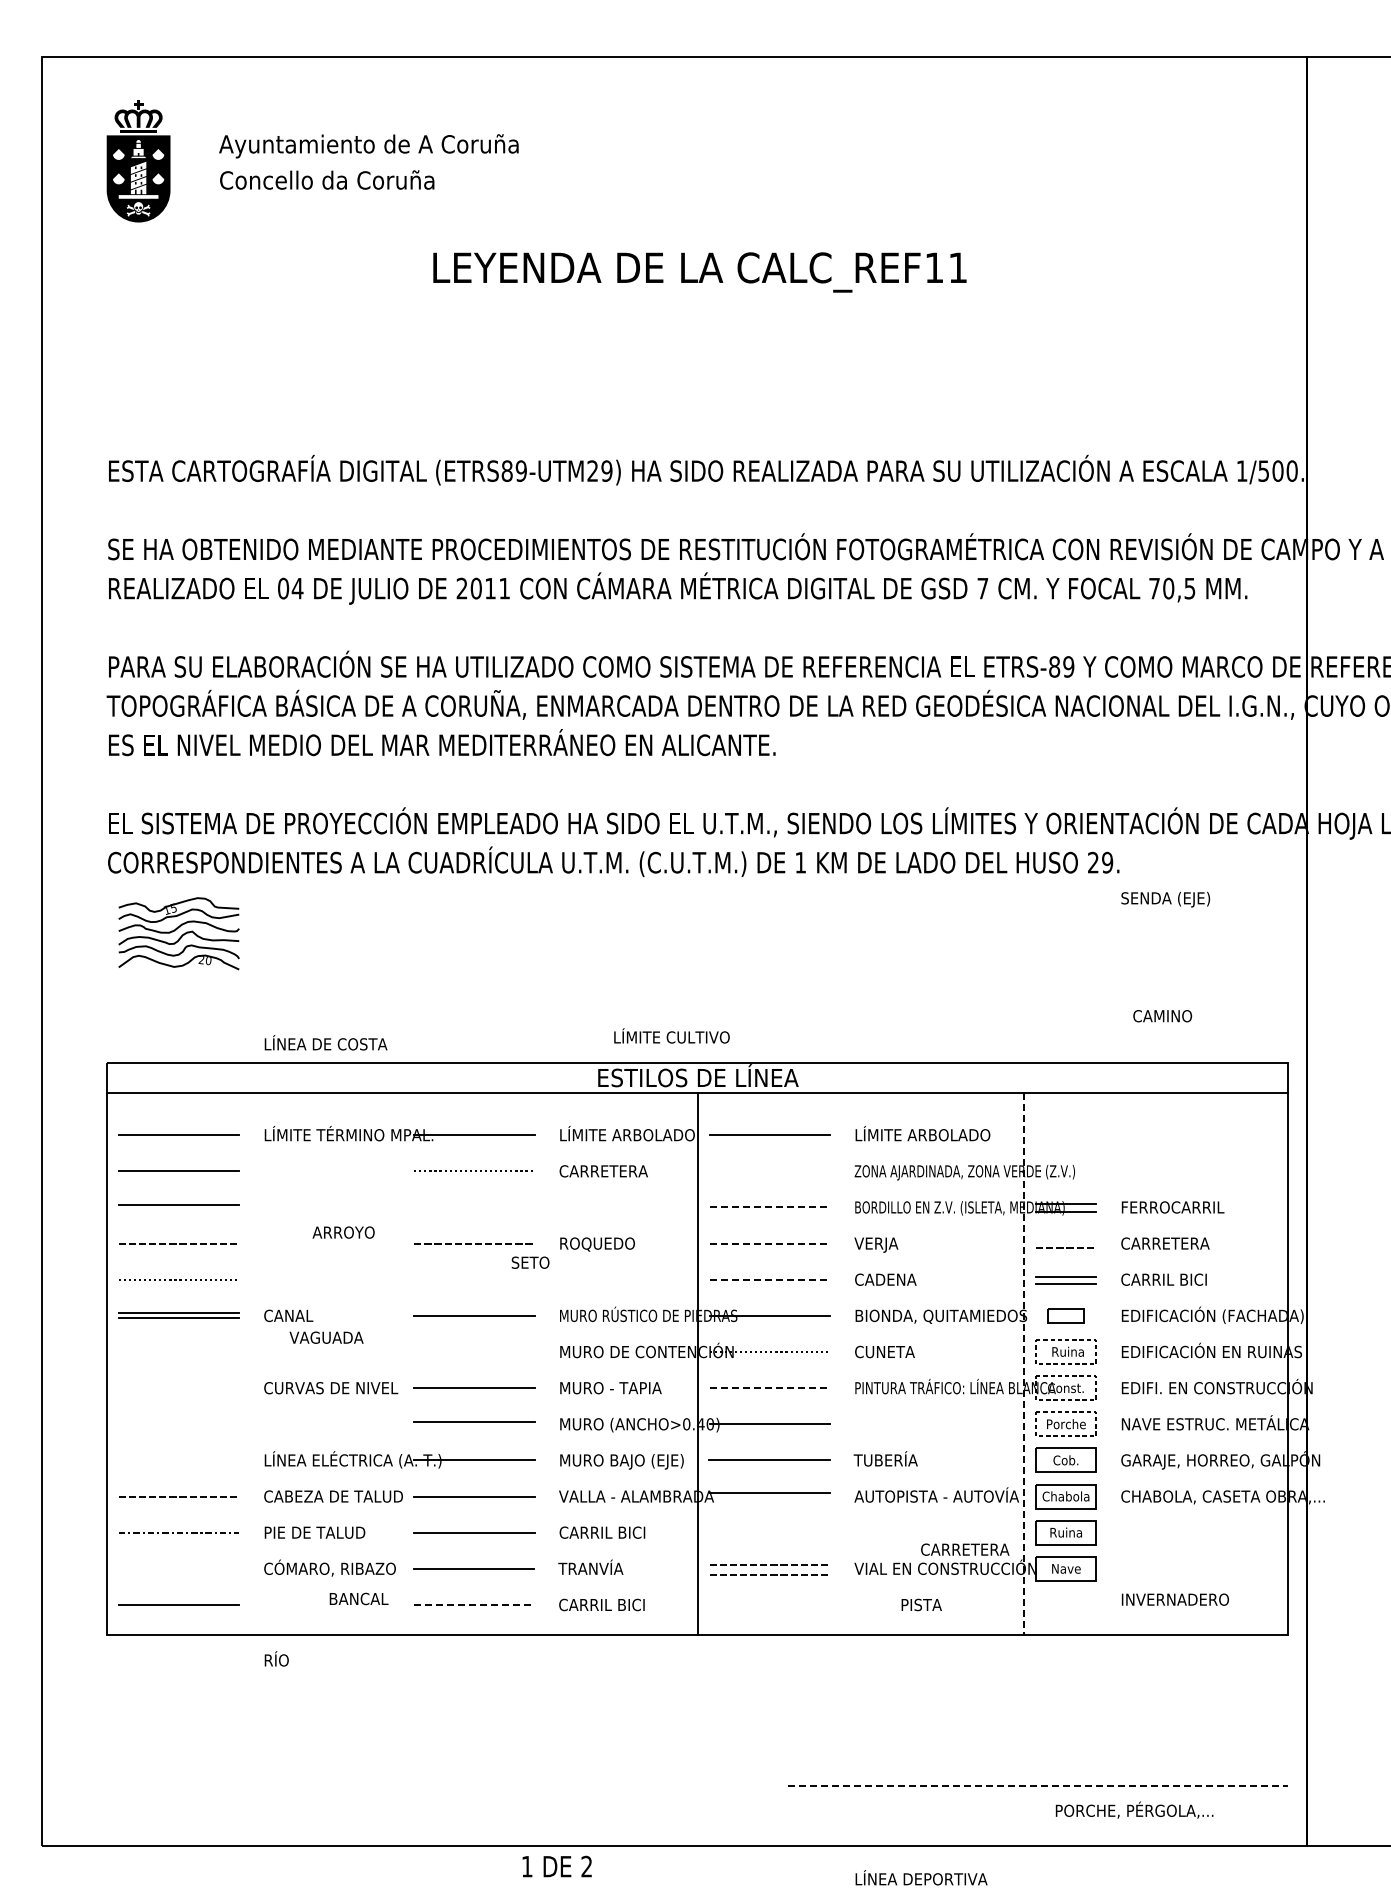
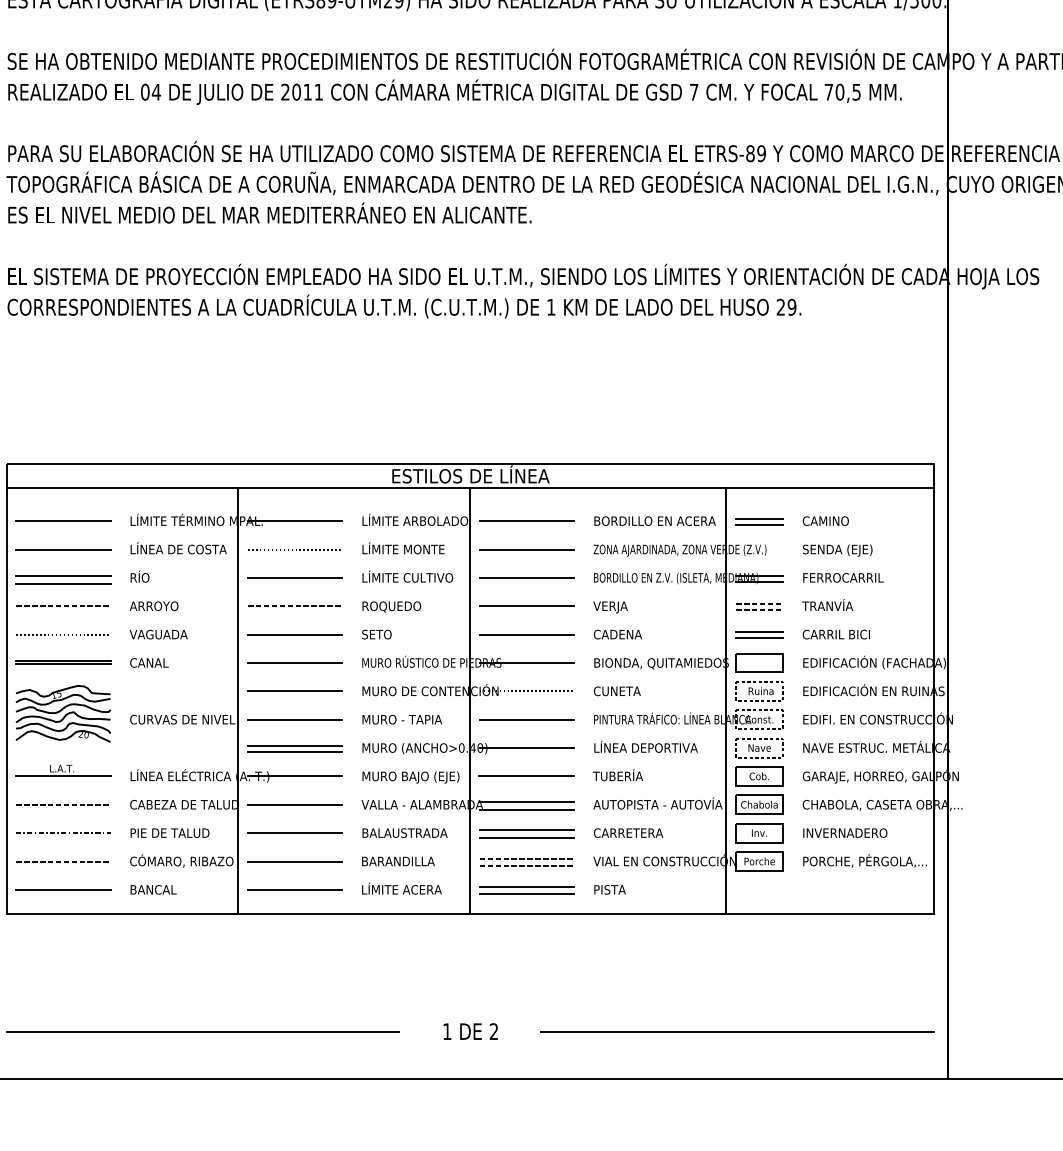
text: (1165, 899) -> (837, 550), moved
part: (178, 933) -> (62, 713), moved
text: (1162, 1016) -> (825, 521), moved
text: (671, 1035) -> (407, 576), moved
text: (325, 1042) -> (178, 548), moved
line: (1066, 1132) -> (759, 519), added
text: (933, 1133) -> (655, 519), LÍMITE ARBOLADO -> BORDILLO EN ACERA
line: (1066, 1140) -> (759, 525), added
text: (611, 1169) -> (402, 548), CARRETERA -> LÍMITE MONTE
line: (769, 1171) -> (526, 549), added
line: (474, 1207) -> (295, 577), added
line: (770, 1207) -> (527, 577), dashed -> solid
line: (178, 1215) -> (62, 584), added
text: (343, 1232) -> (153, 606), moved
line: (1066, 1240) -> (759, 603), added
text: (1164, 1241) -> (836, 604), CARRETERA -> TRANVÍA
line: (770, 1243) -> (527, 606), dashed -> solid
text: (530, 1262) -> (376, 634), moved
line: (474, 1279) -> (295, 634), added
line: (770, 1279) -> (527, 634), dashed -> solid
part: (1065, 1315) -> (759, 662), size x1.67
text: (326, 1337) -> (158, 634), moved
line: (474, 1352) -> (295, 691), added
line: (402, 1364) -> (238, 701), added
line: (1024, 1364) -> (726, 701), dashed -> solid
line: (770, 1388) -> (527, 719), dashed -> solid
text: (1066, 1424) -> (759, 748), Porche -> Nave
line: (474, 1429) -> (295, 752), added
part: (178, 1452) -> (62, 770), added
line: (769, 1502) -> (526, 809), added
line: (769, 1529) -> (526, 830), added
text: (613, 1532) -> (404, 832), CARRIL BICI -> BALAUSTRADA
text: (1065, 1532) -> (759, 832), Ruina -> Inv.
line: (769, 1538) -> (526, 837), added
text: (965, 1549) -> (628, 832), moved
text: (605, 1566) -> (398, 859), TRANVÍA -> BARANDILLA
line: (178, 1568) -> (62, 861), added
text: (1066, 1568) -> (759, 861), Nave -> Porche
text: (358, 1598) -> (153, 889), moved
text: (1174, 1599) -> (844, 832), moved
line: (769, 1601) -> (526, 887), added
text: (610, 1603) -> (401, 888), CARRIL BICI -> LÍMITE ACERA
line: (474, 1604) -> (295, 889), dashed -> solid
text: (921, 1604) -> (609, 889), moved
line: (769, 1609) -> (526, 893), added
text: (276, 1658) -> (139, 576), moved
line: (356, 1785) -> (202, 1031), added
line: (1038, 1785) -> (737, 1031), dashed -> solid
text: (1134, 1809) -> (864, 860), moved
text: (556, 1866) -> (470, 1031), moved
text: (921, 1877) -> (646, 746), moved

